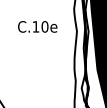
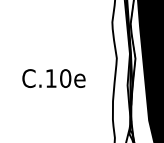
text: (37, 26) -> (53, 77), moved

